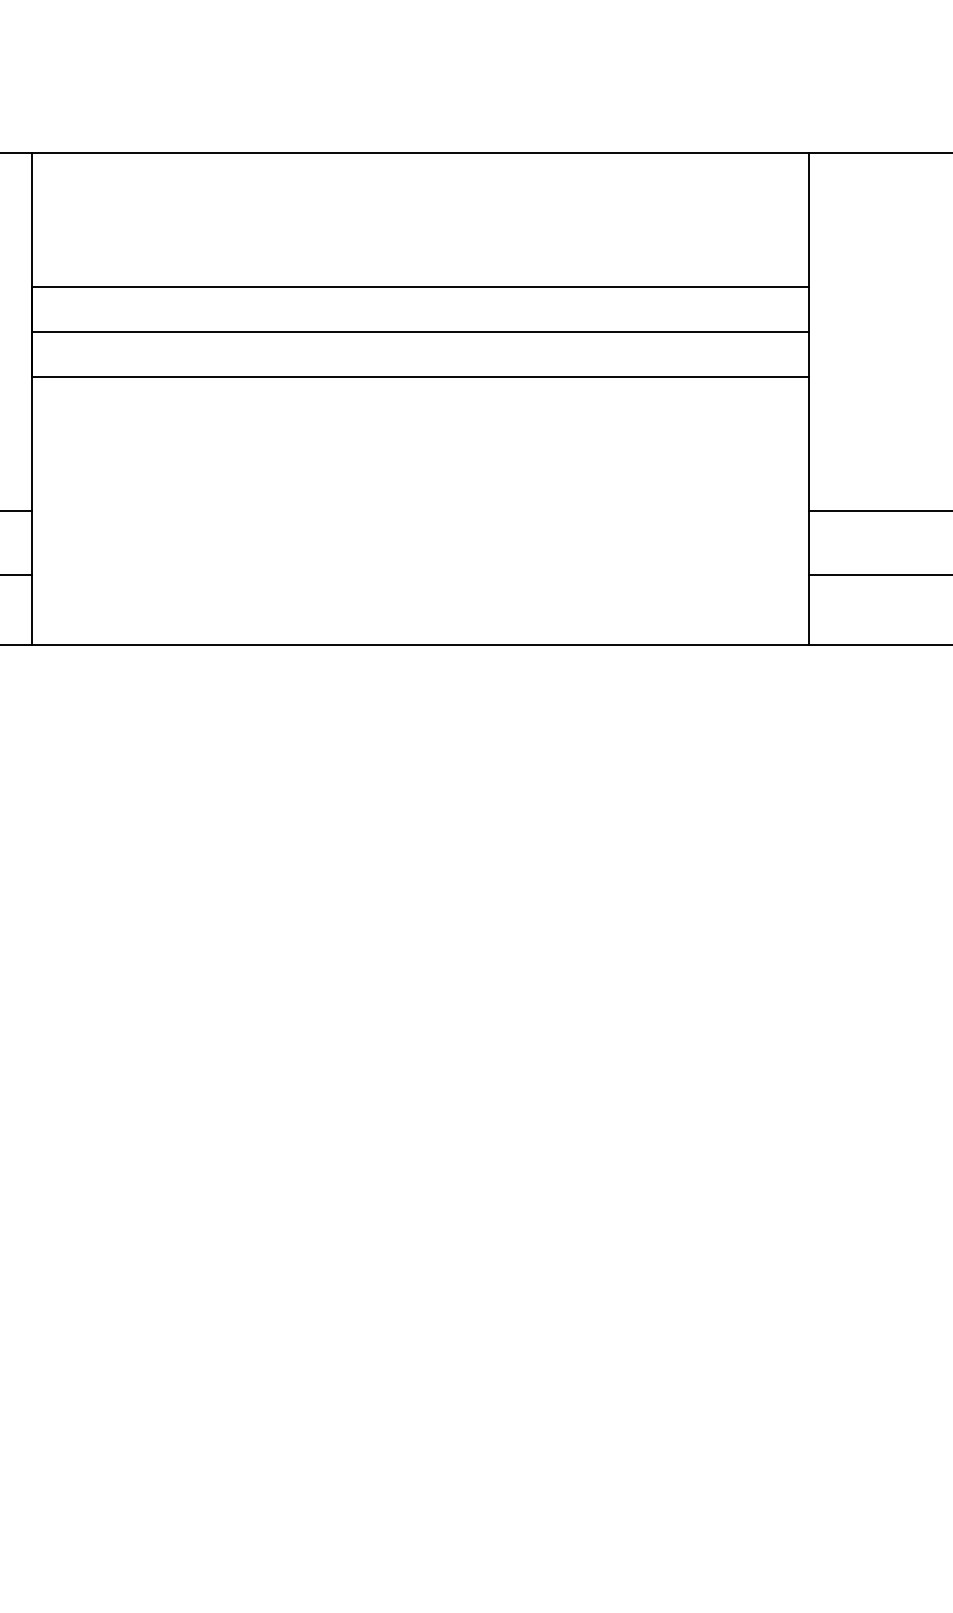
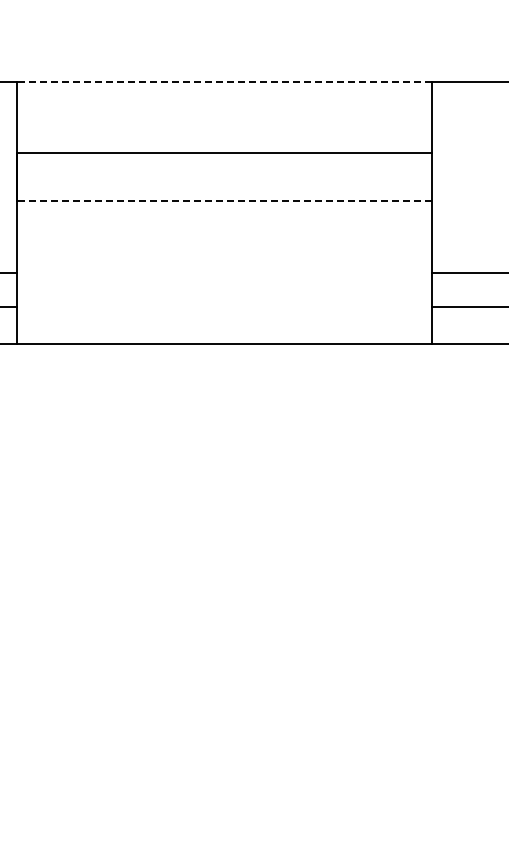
line: (420, 152) -> (224, 81), solid -> dashed
line: (418, 332) -> (223, 177), removed
line: (420, 375) -> (224, 200), solid -> dashed

